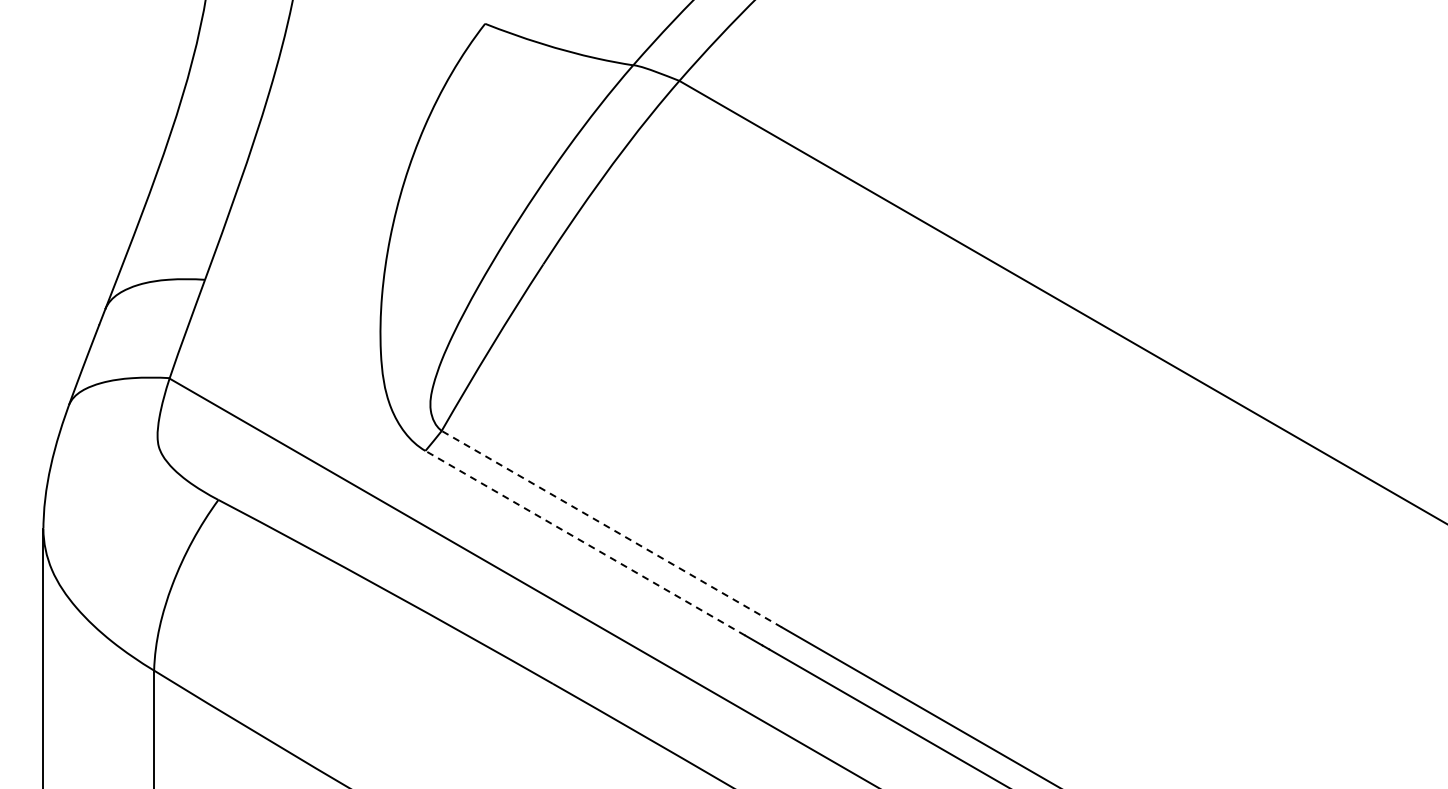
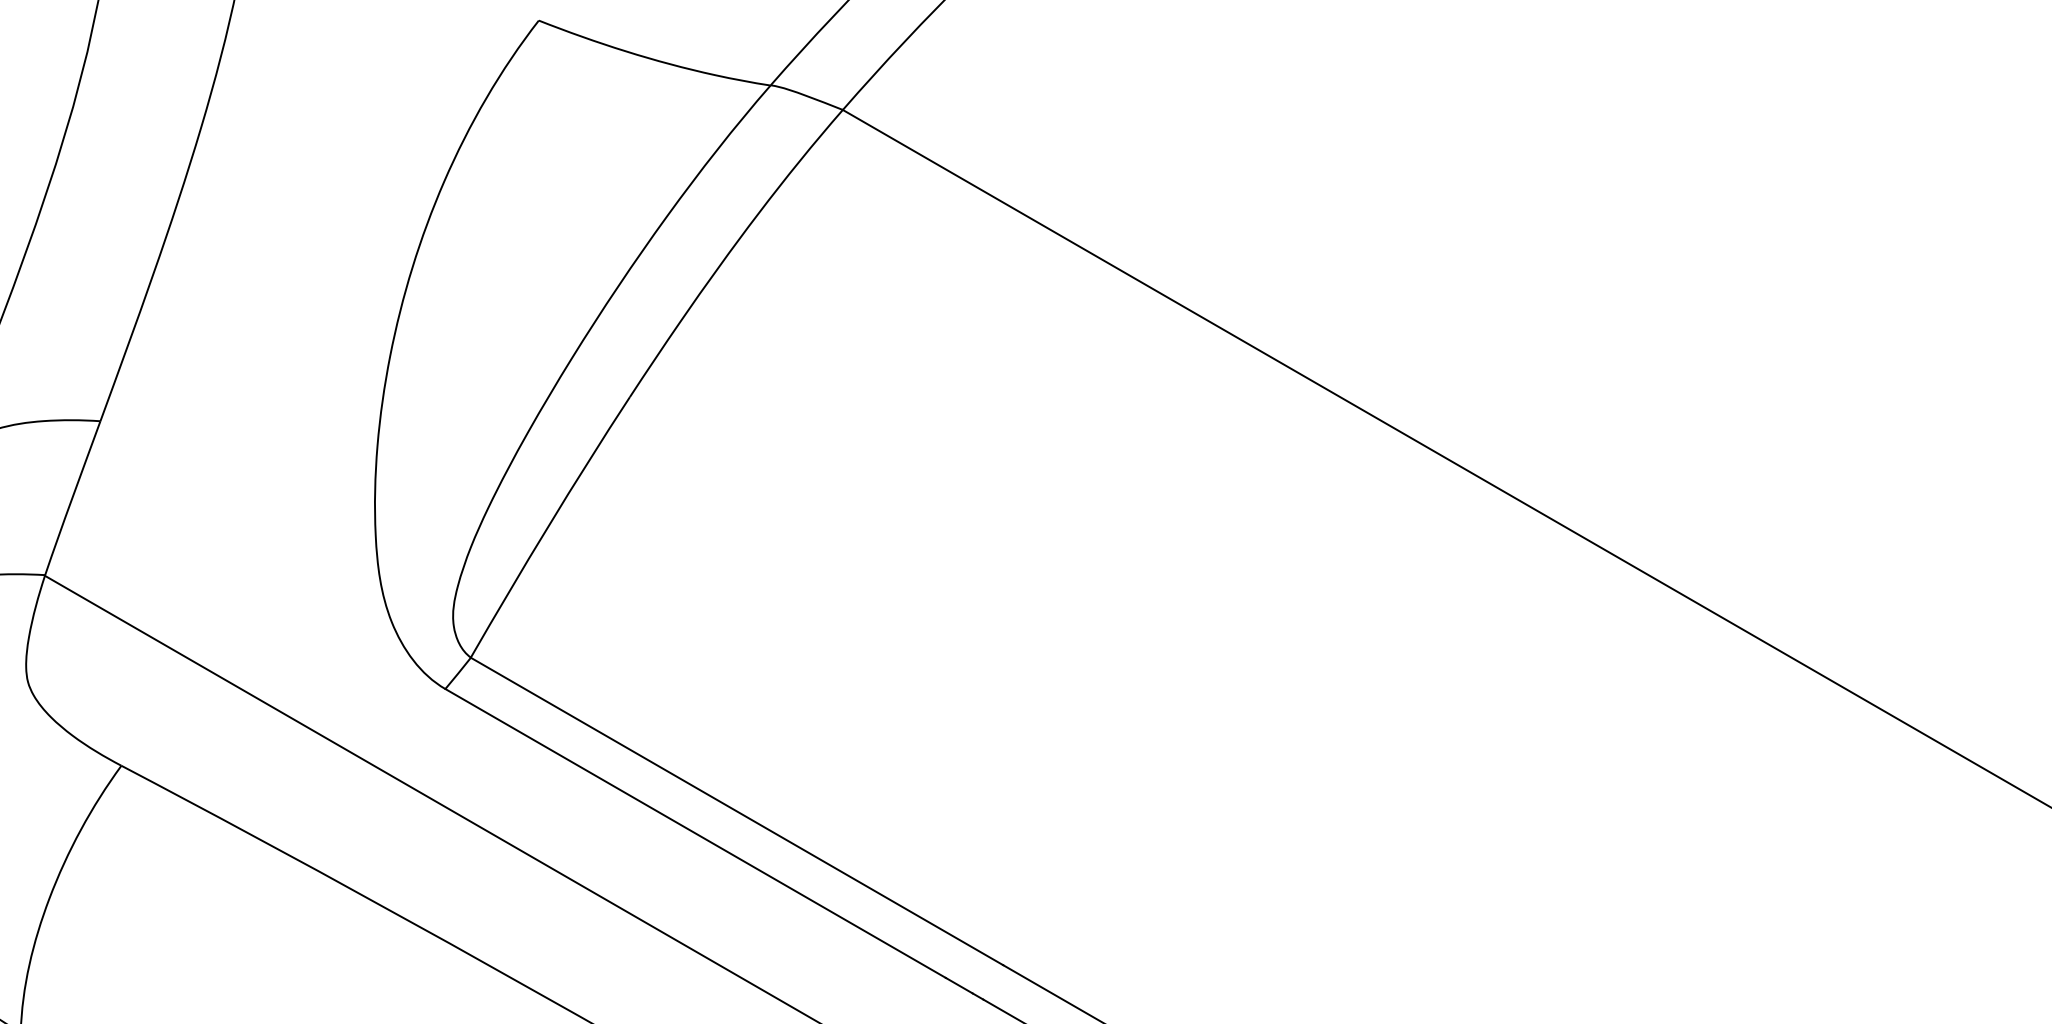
line: (611, 528) -> (736, 810), dashed -> solid
line: (585, 543) -> (695, 833), dashed -> solid

